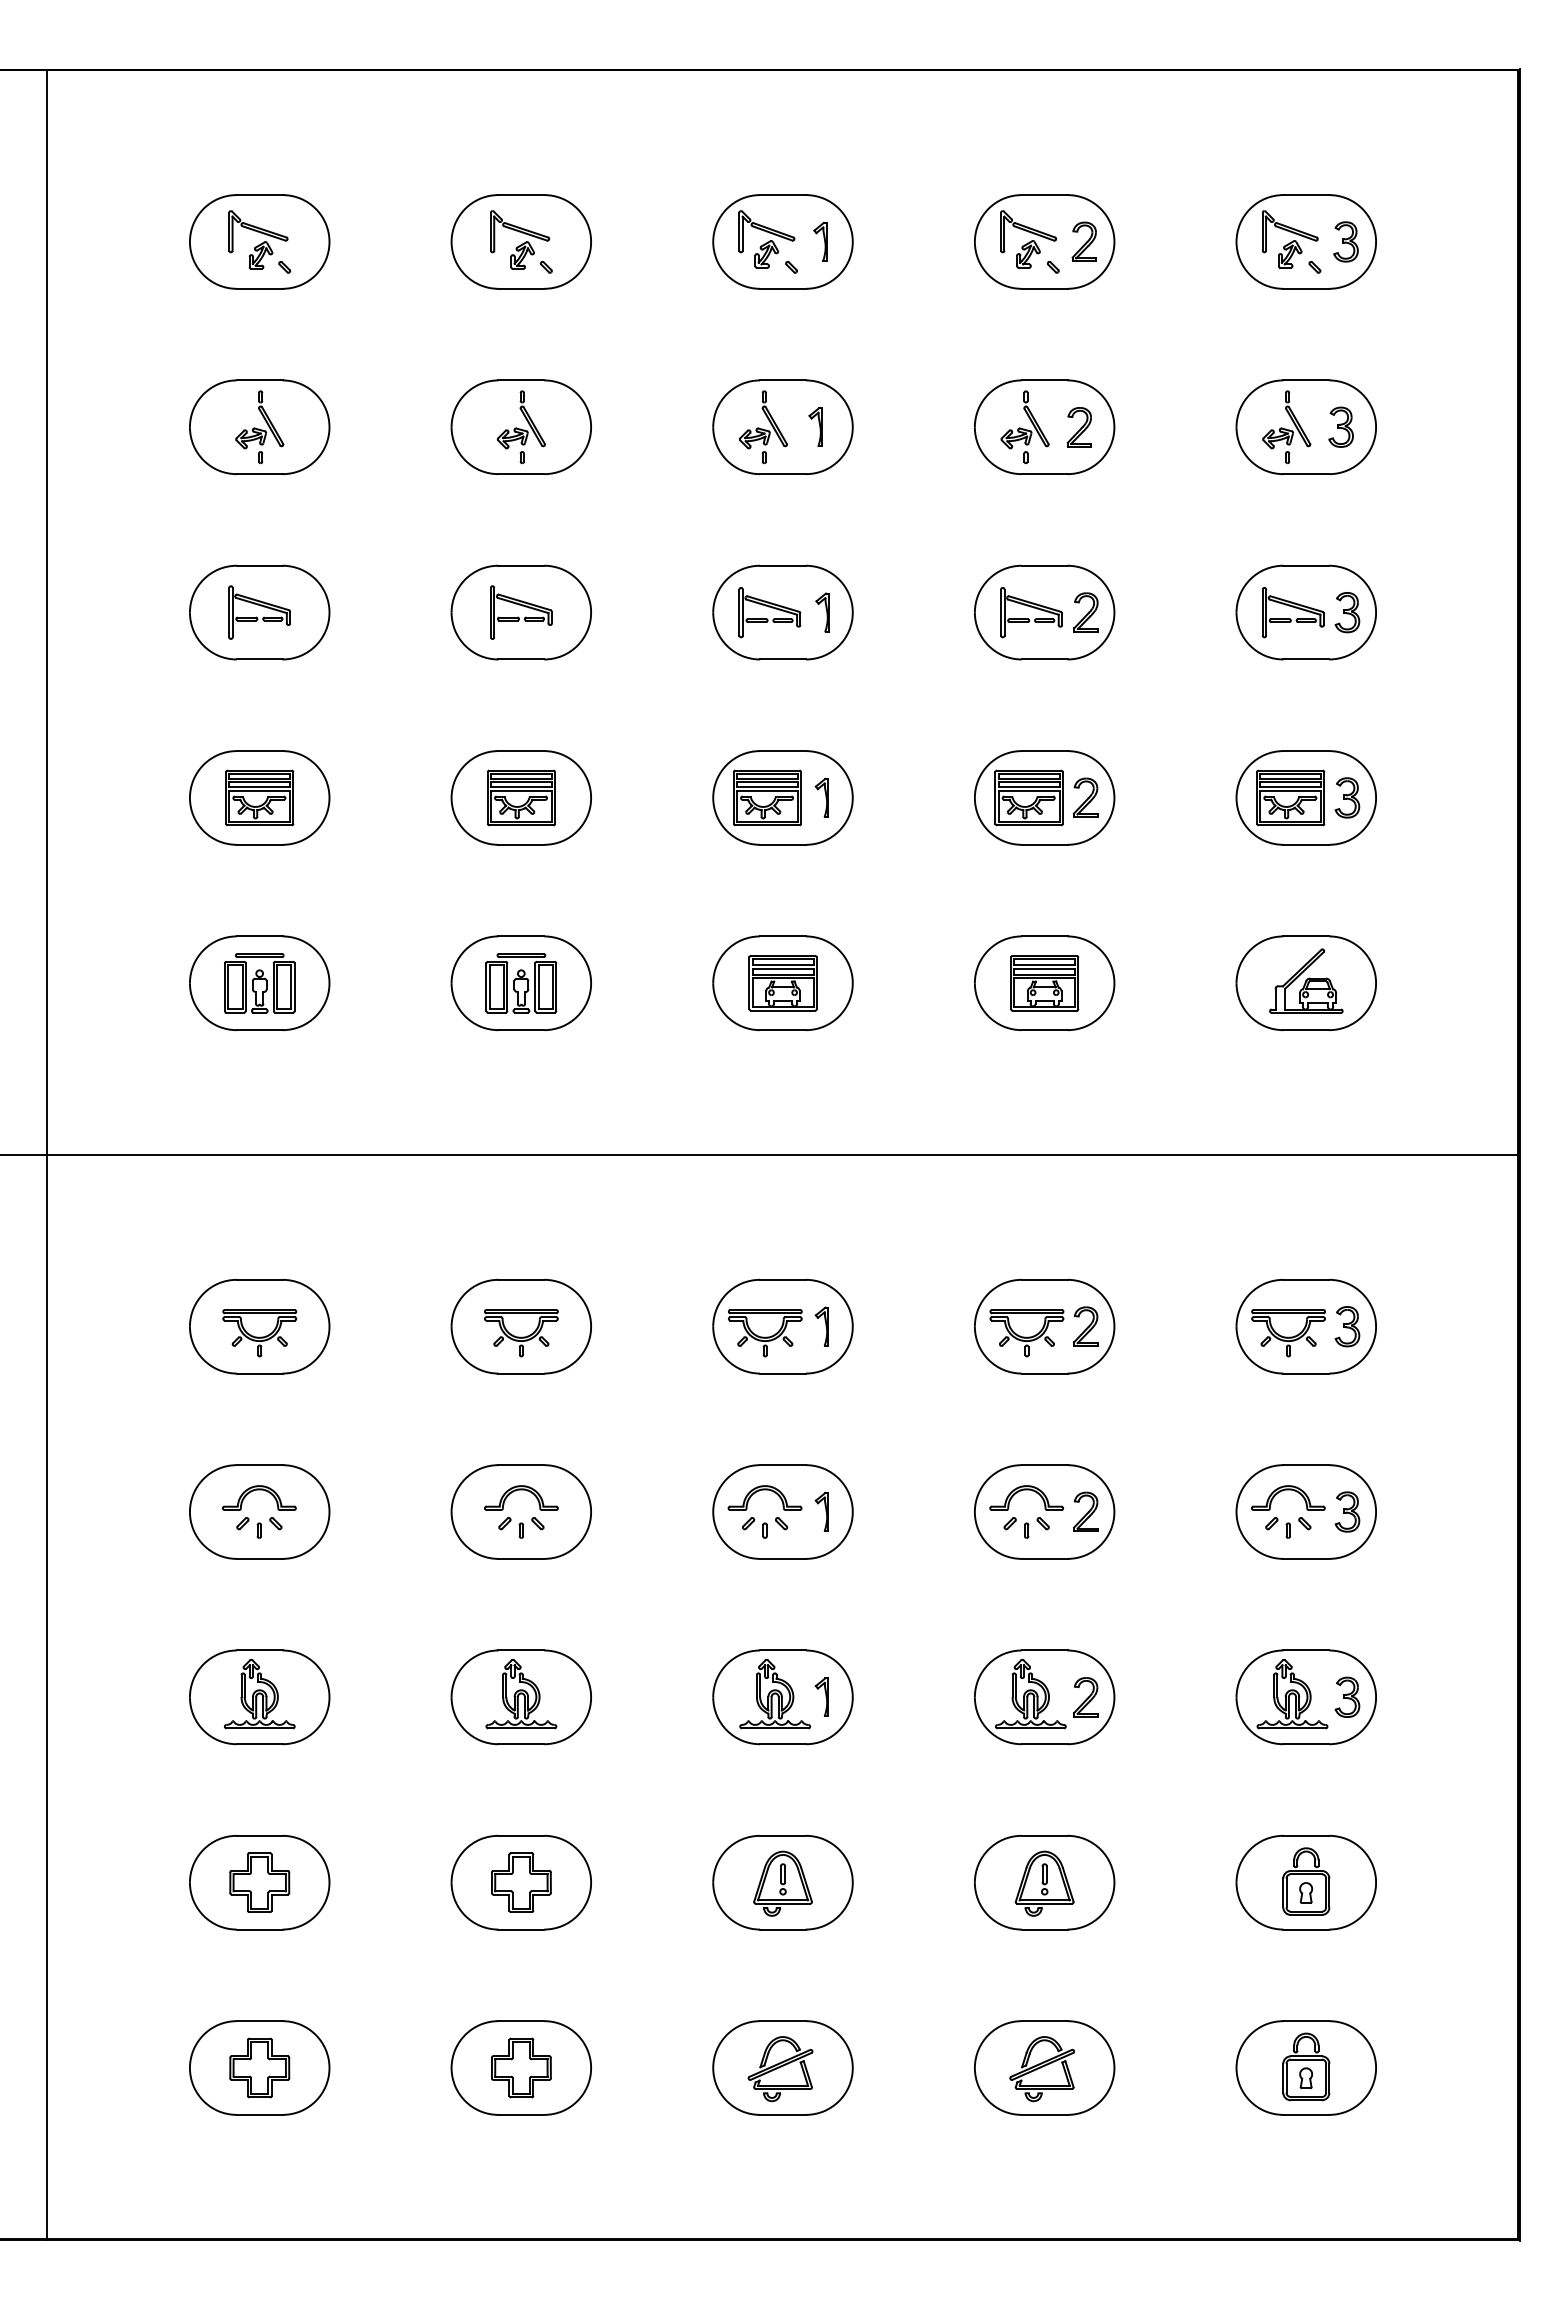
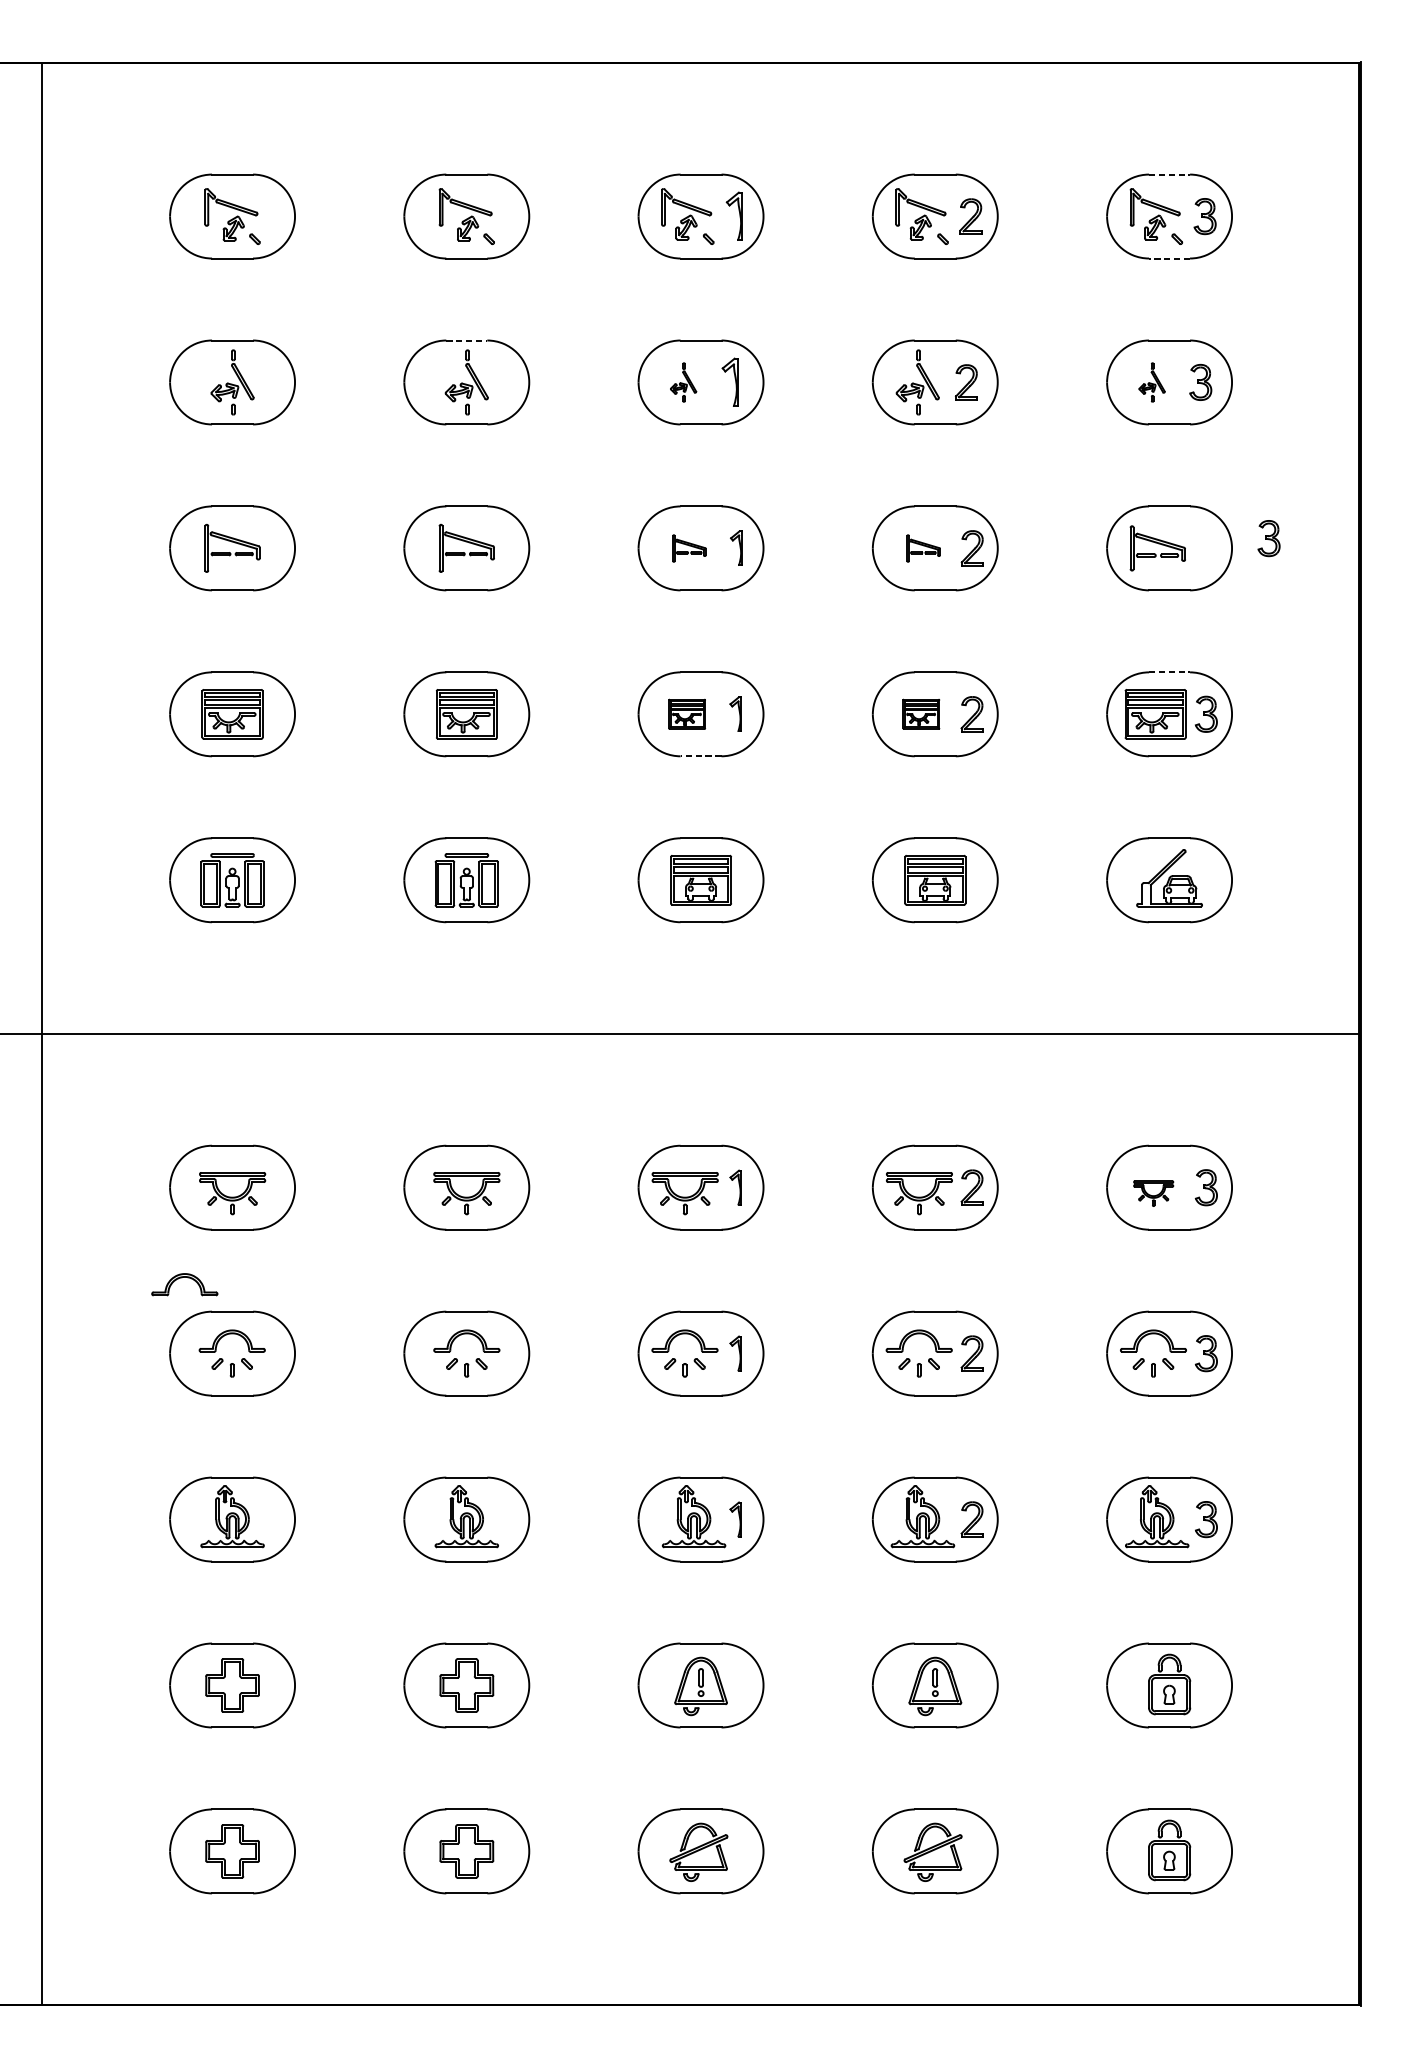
line: (1306, 195) -> (1169, 174), solid -> dashed
part: (820, 241) -> (734, 216), size x1.4
line: (1306, 288) -> (1169, 258), solid -> dashed
line: (521, 380) -> (466, 340), solid -> dashed
part: (815, 426) -> (730, 381), size x1.4
part: (763, 427) -> (683, 382), size x0.6
part: (1286, 427) -> (1151, 382), size x0.6
part: (769, 612) -> (688, 548), size x0.6
part: (1031, 612) -> (923, 548), size x0.6
part: (1347, 612) -> (1269, 538), moved
line: (1306, 751) -> (1169, 672), solid -> dashed
part: (767, 797) -> (687, 713), size x0.6
part: (1028, 797) -> (920, 713), size x0.6
line: (783, 844) -> (701, 756), solid -> dashed
part: (1288, 1333) -> (1153, 1193), size x0.6
part: (206, 1427) -> (184, 1277), added

